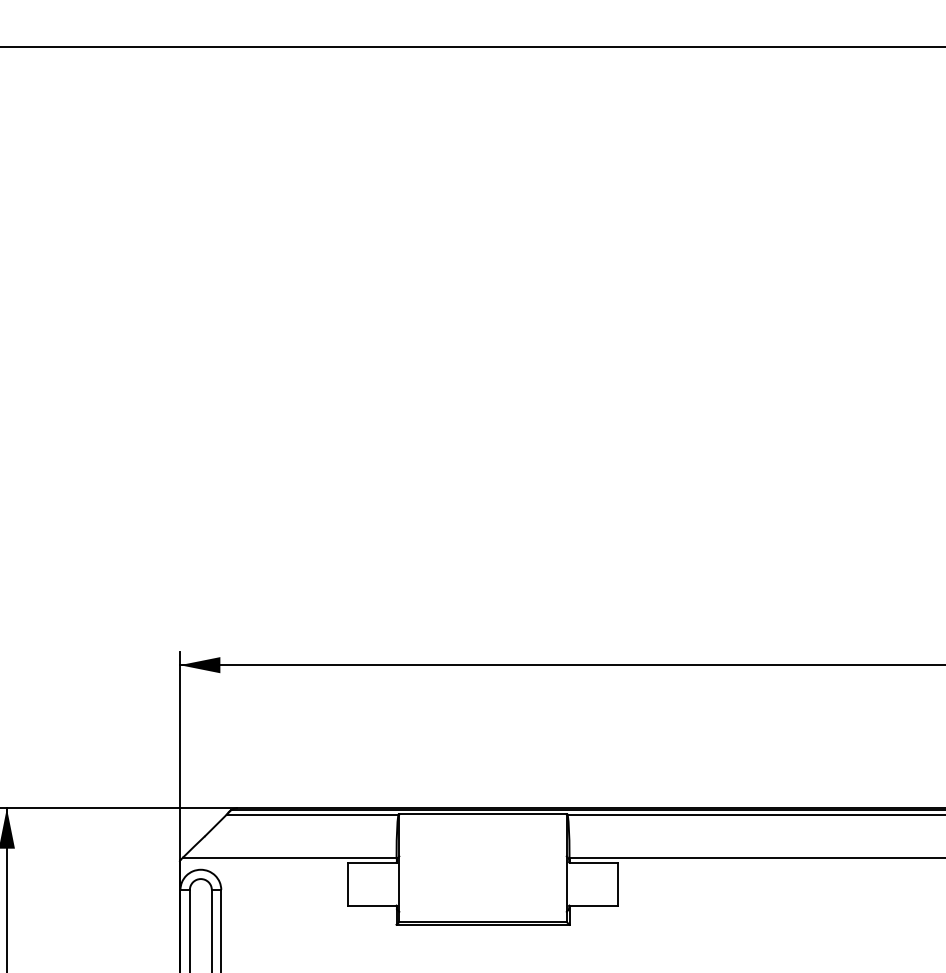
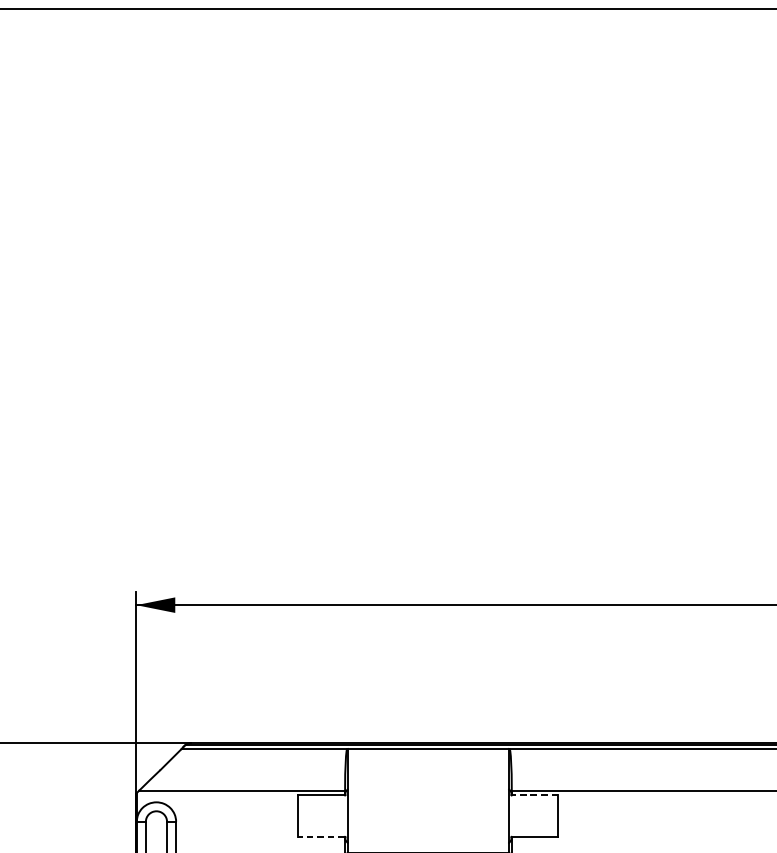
line: (593, 862) -> (534, 795), solid -> dashed
line: (371, 905) -> (320, 836), solid -> dashed

